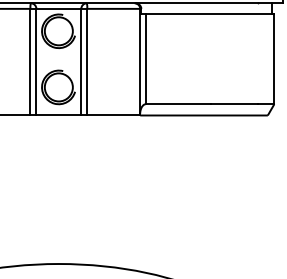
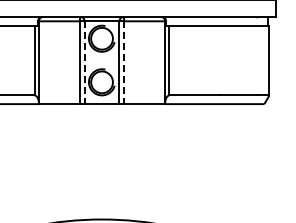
line: (36, 63) -> (84, 63), solid -> dashed
line: (87, 63) -> (124, 63), solid -> dashed

